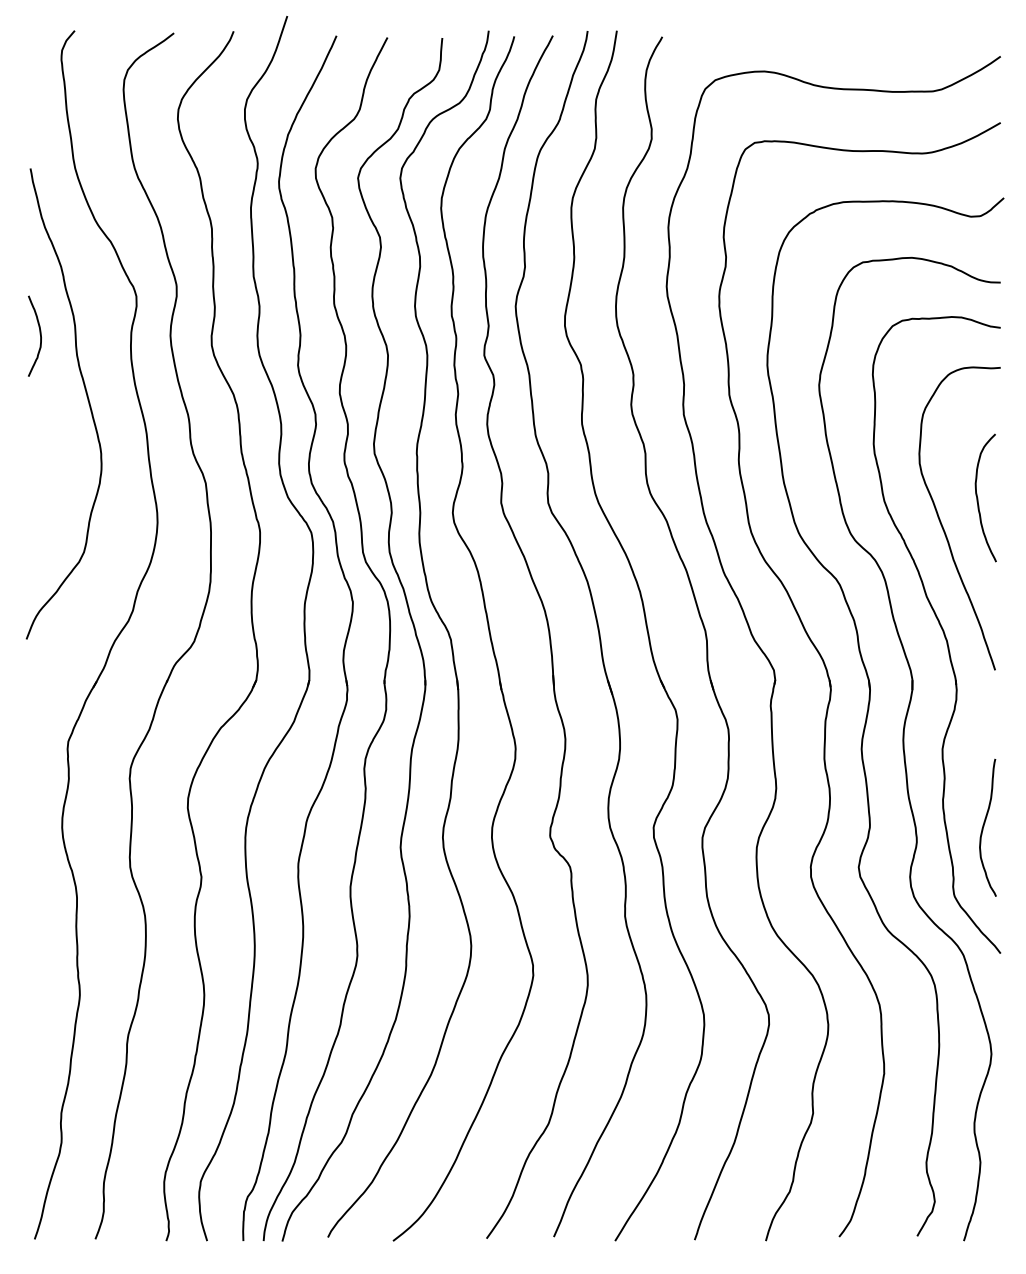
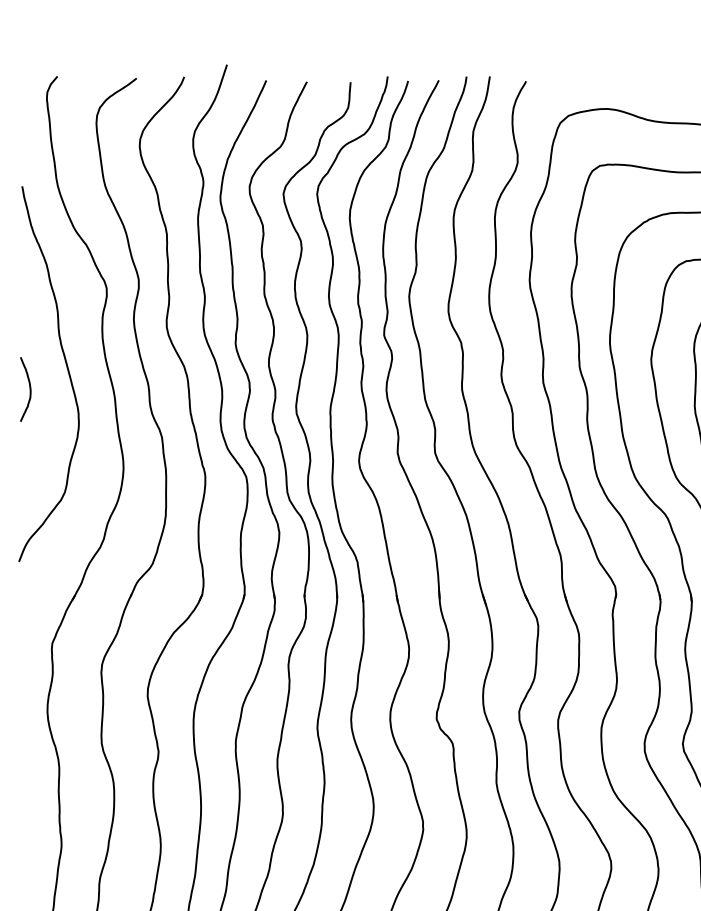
curve: (39, 334) -> (29, 388), moved

